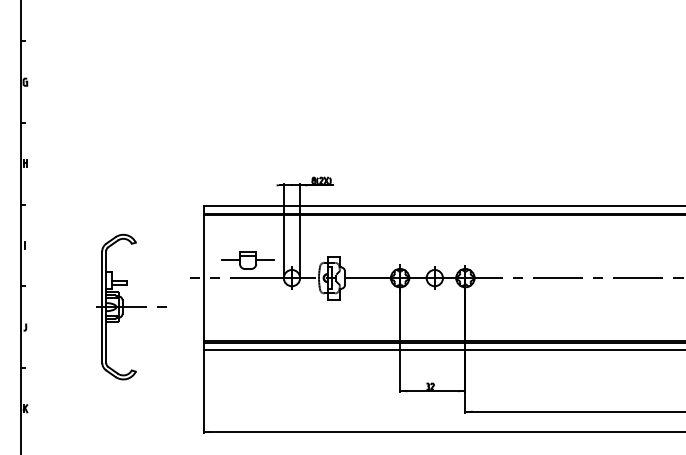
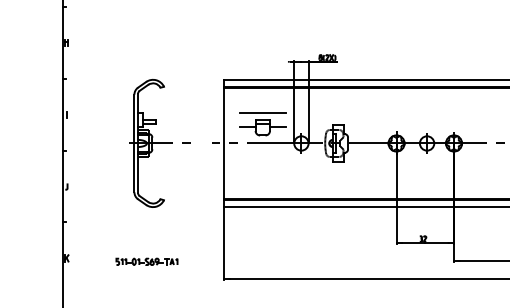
line: (247, 243) -> (262, 113), added
part: (131, 306) -> (160, 142), moved
part: (116, 412) -> (147, 261), added

